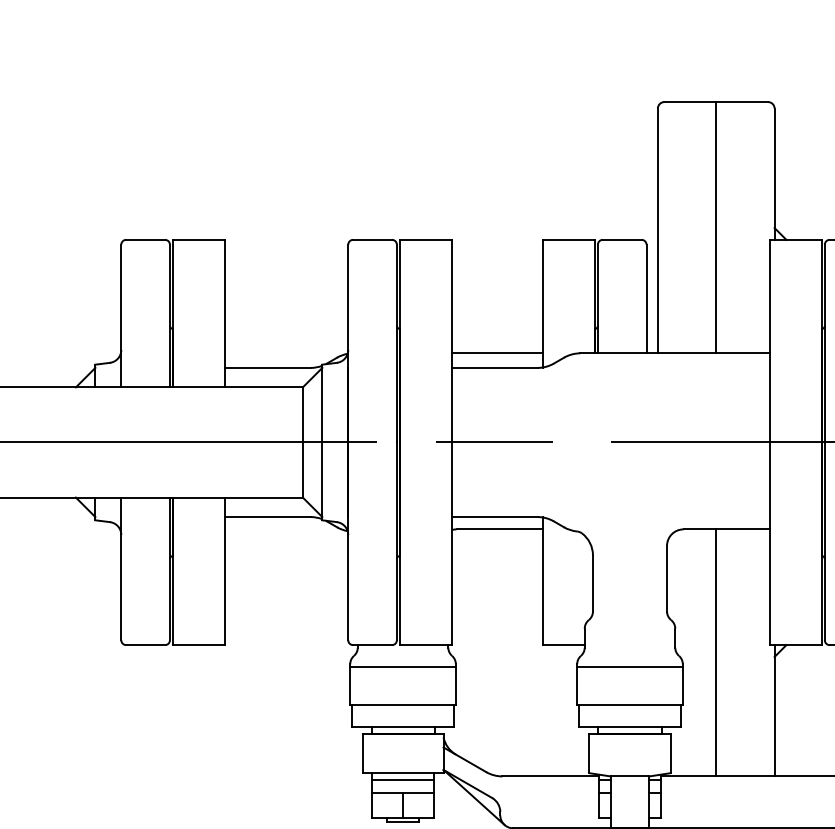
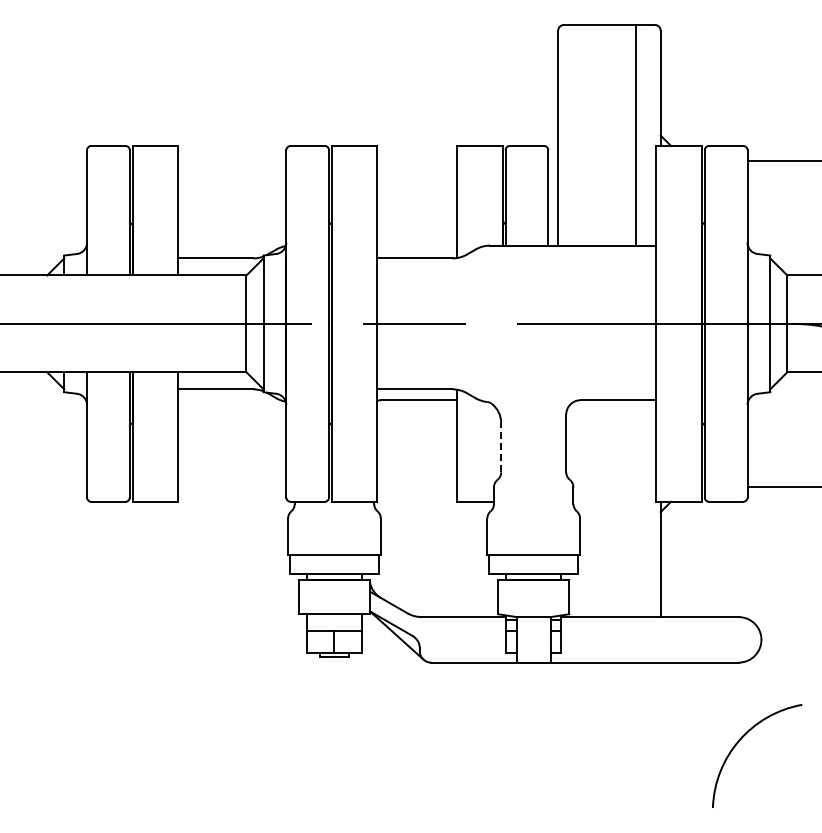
line: (716, 226) -> (636, 134), moved
line: (497, 353) -> (417, 245), removed
line: (593, 583) -> (501, 447), solid -> dashed
line: (716, 652) -> (609, 508), removed
line: (403, 667) -> (334, 521), removed
line: (629, 667) -> (533, 521), removed
line: (403, 779) -> (334, 619), removed

